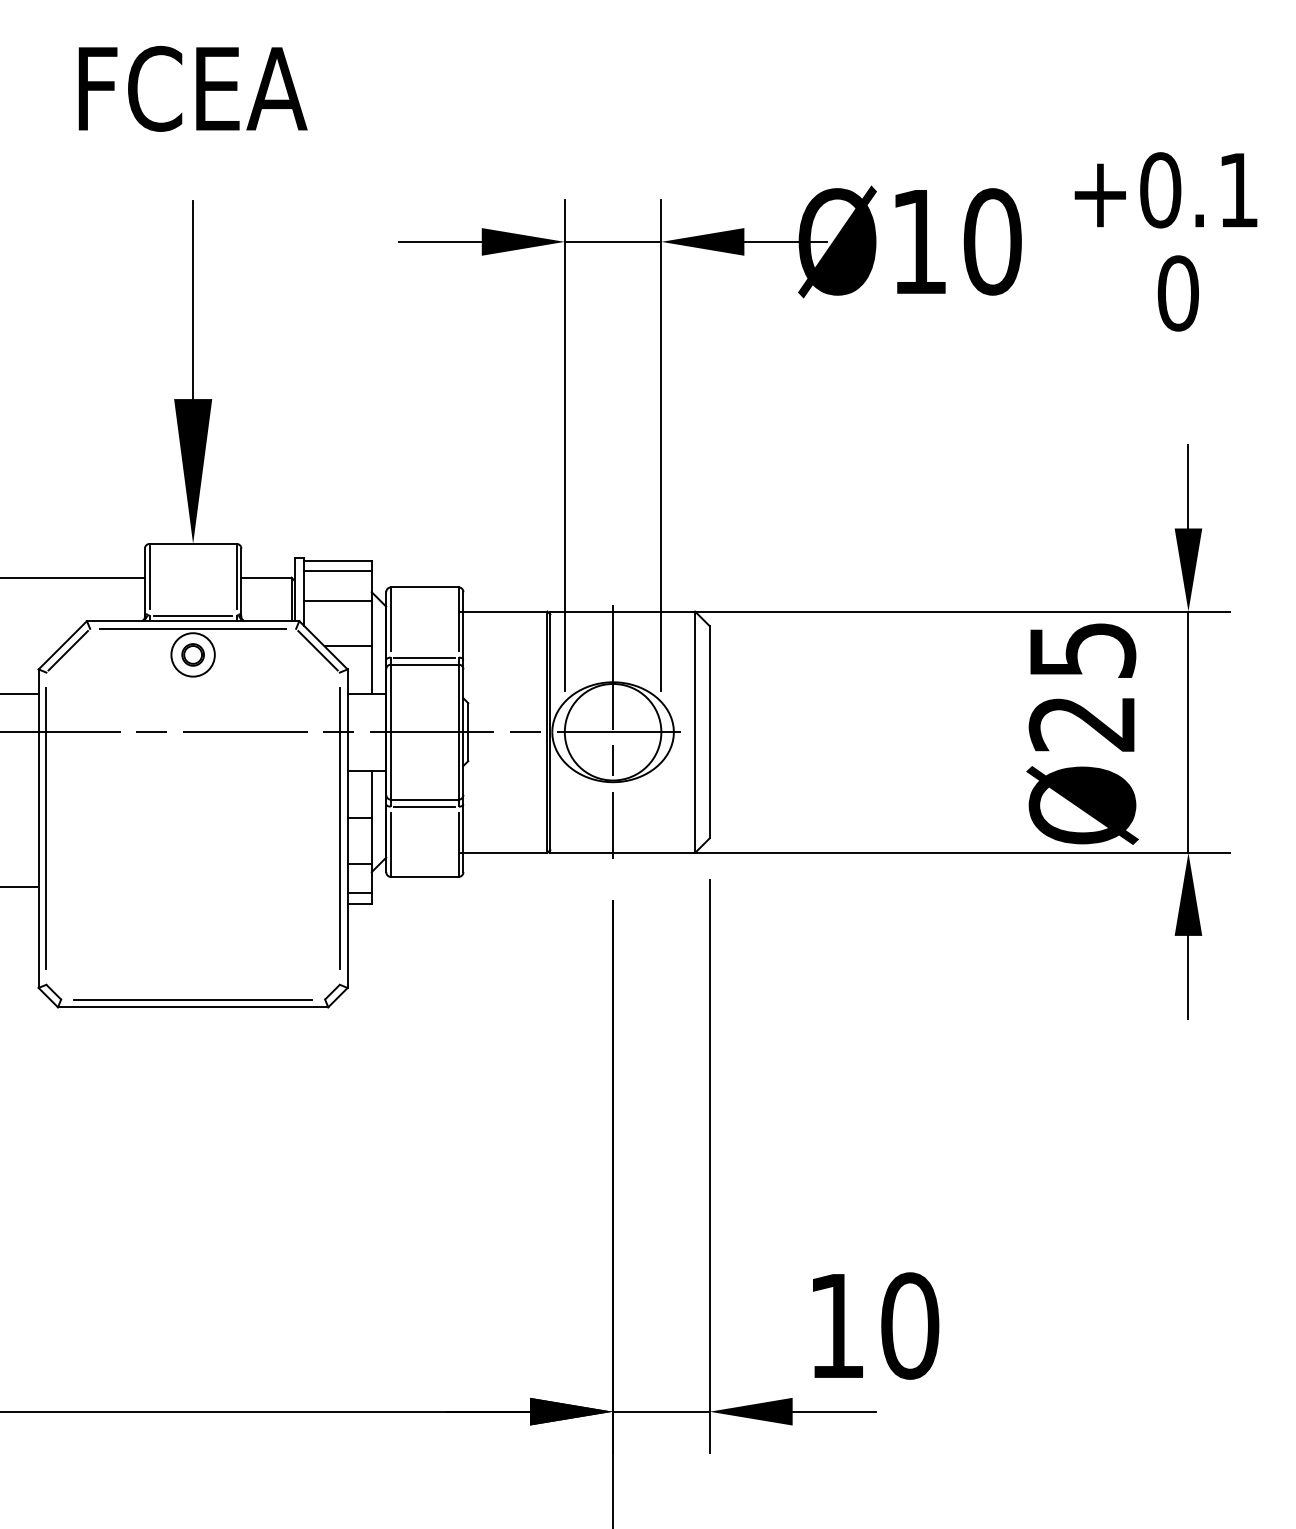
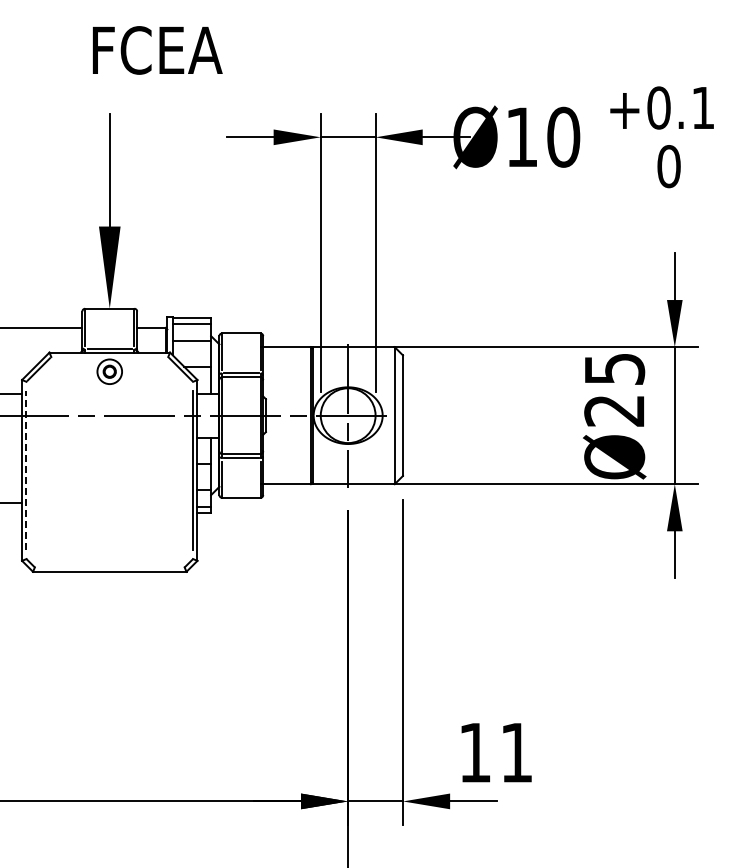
text: (192, 88) -> (157, 50), moved
line: (192, 629) -> (109, 357), removed
line: (46, 828) -> (26, 470), solid -> dashed
line: (192, 999) -> (109, 567), removed
text: (909, 1325) -> (516, 752), 10 -> 11

